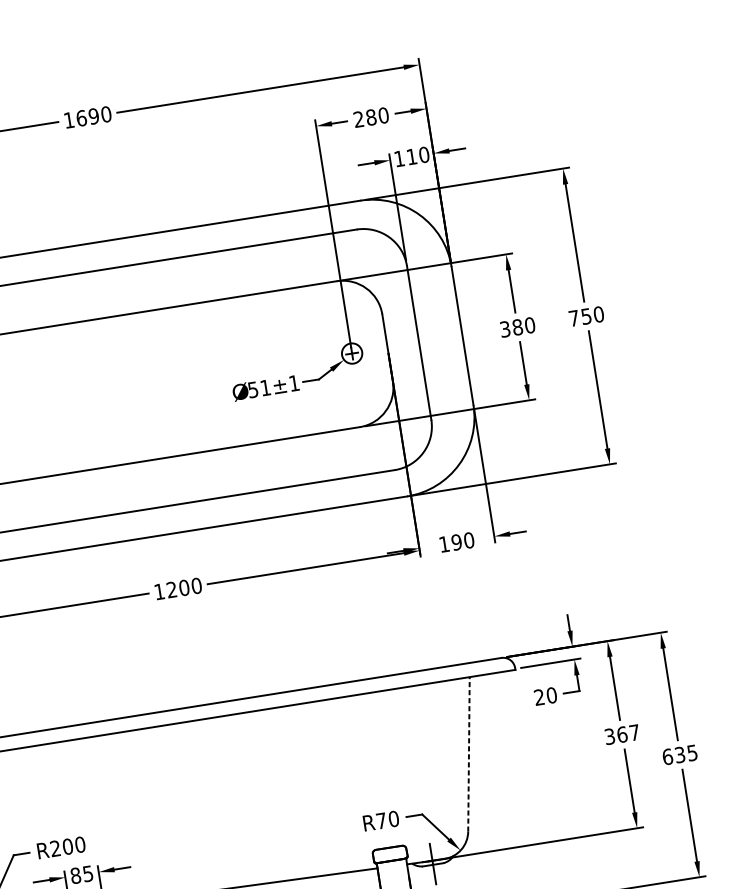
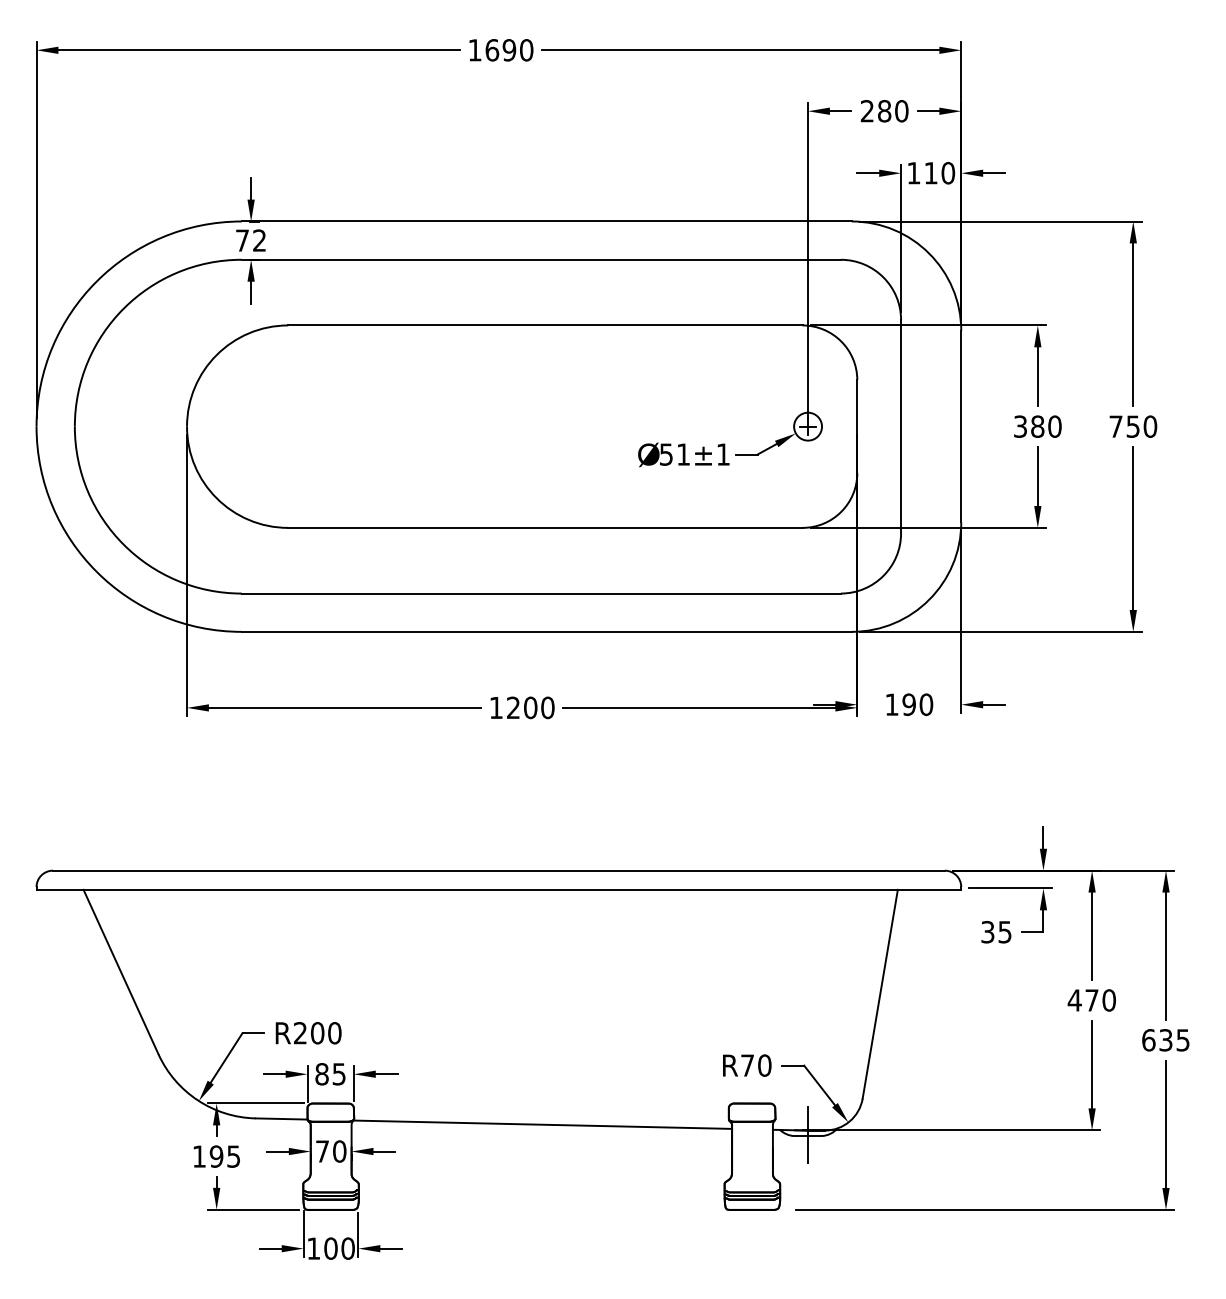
text: (545, 696) -> (996, 932), 20 -> 35
text: (621, 734) -> (1091, 1000), 367 -> 470
line: (469, 754) -> (880, 994), dashed -> solid

